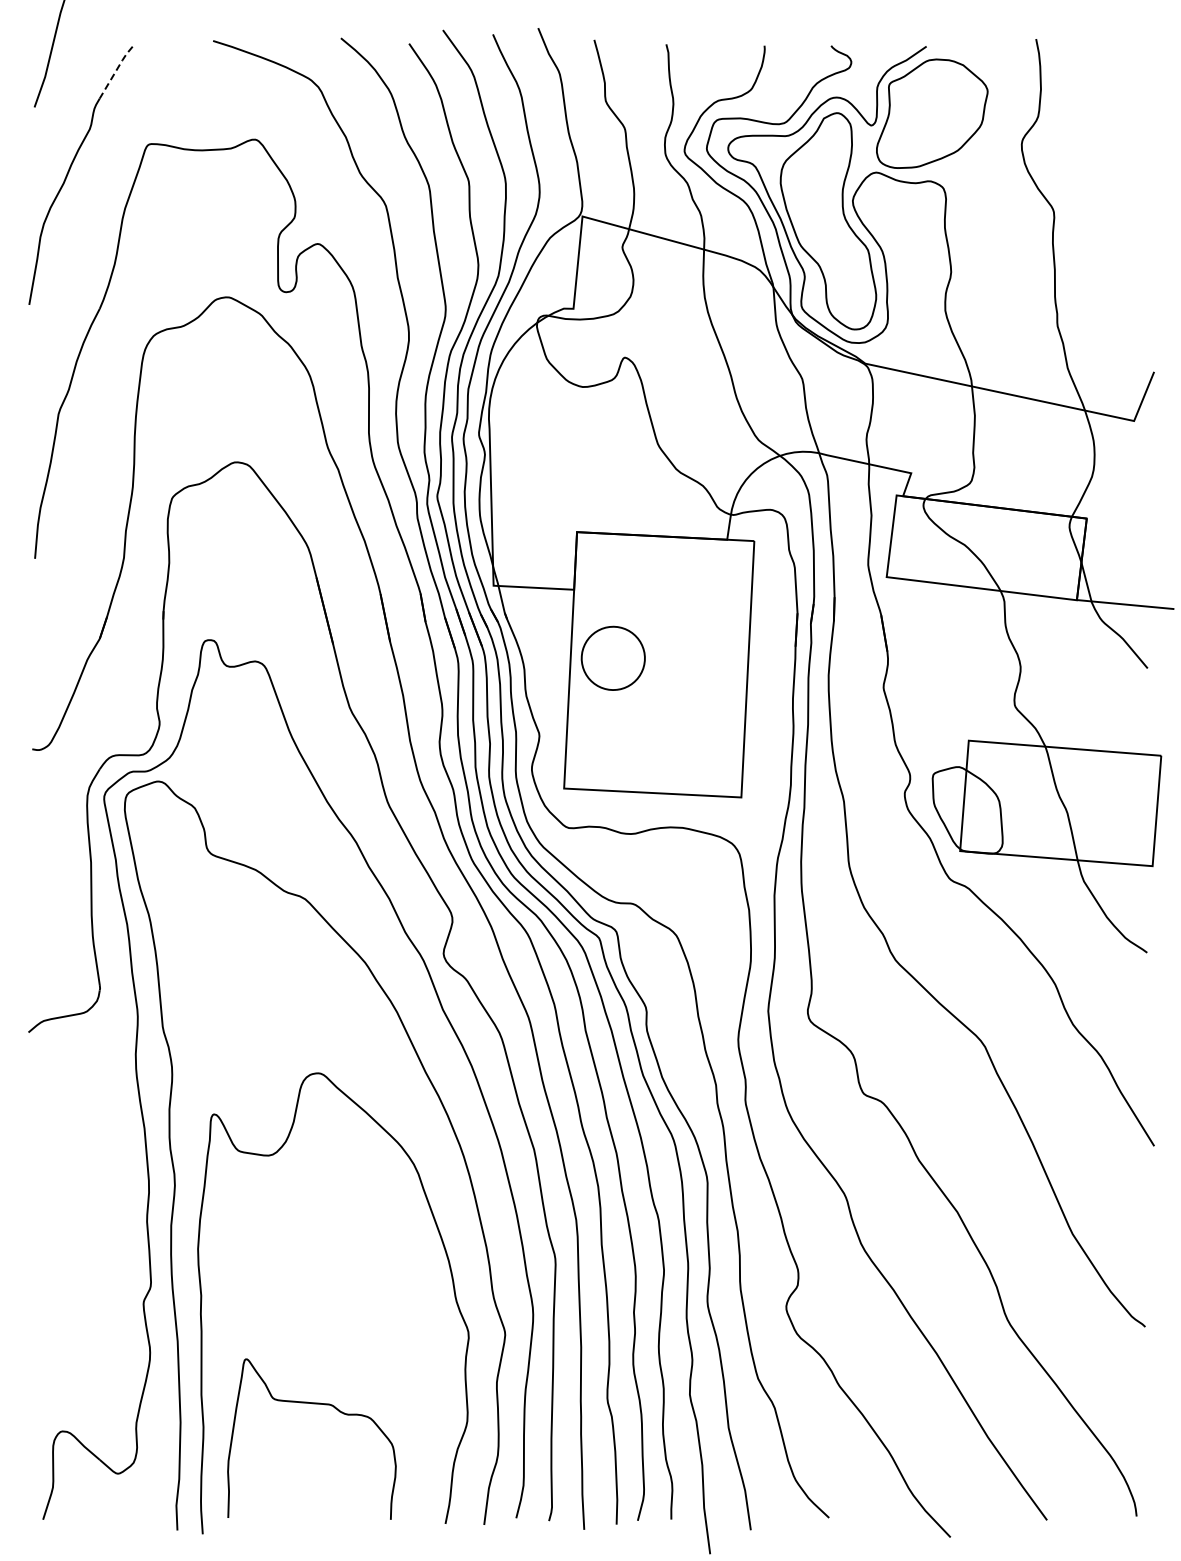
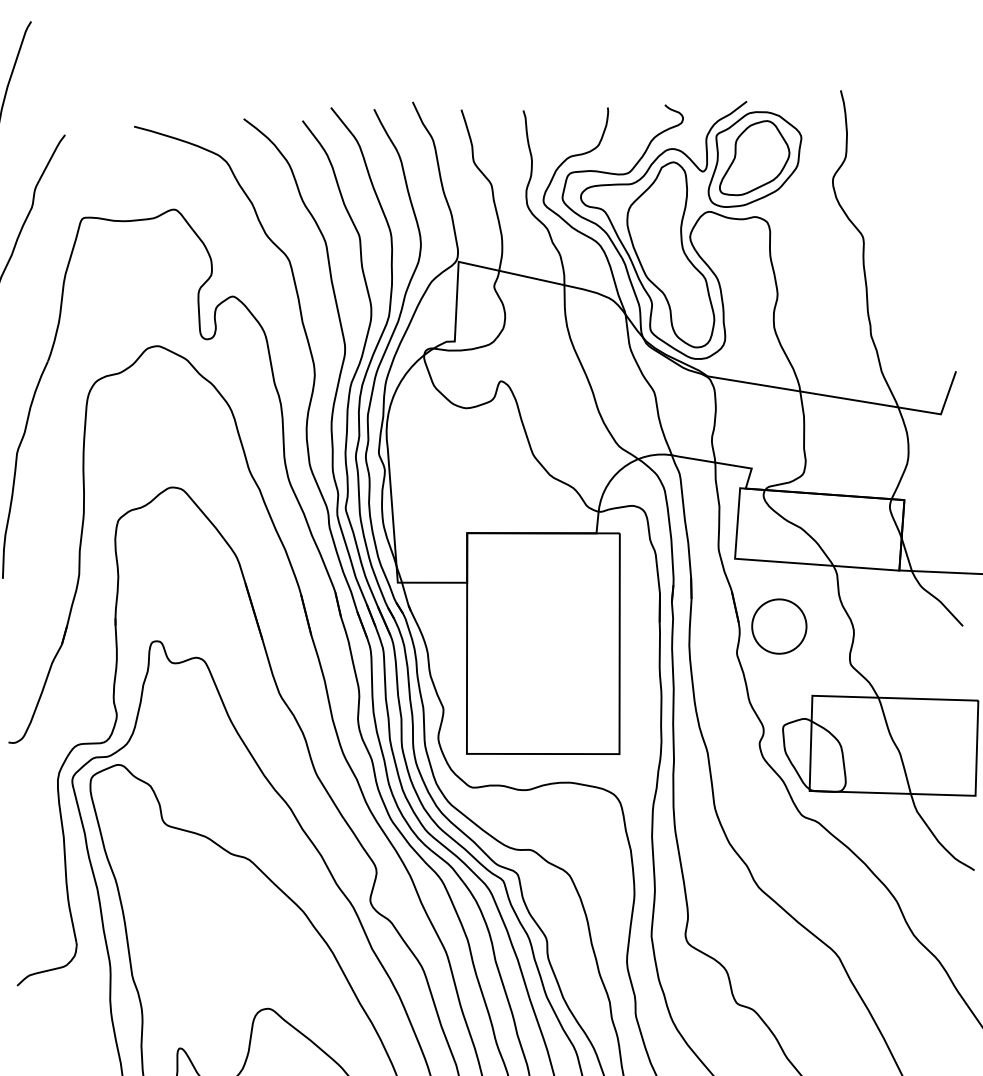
line: (115, 71) -> (51, 156), dashed -> solid
part: (931, 112) -> (753, 157), added
part: (612, 657) -> (778, 625), moved

